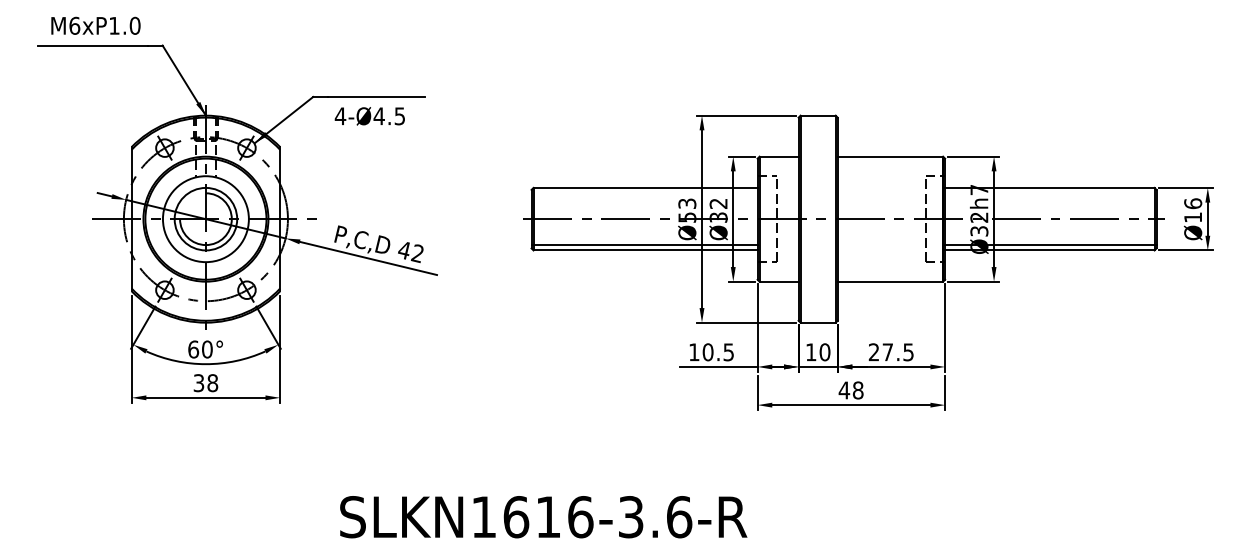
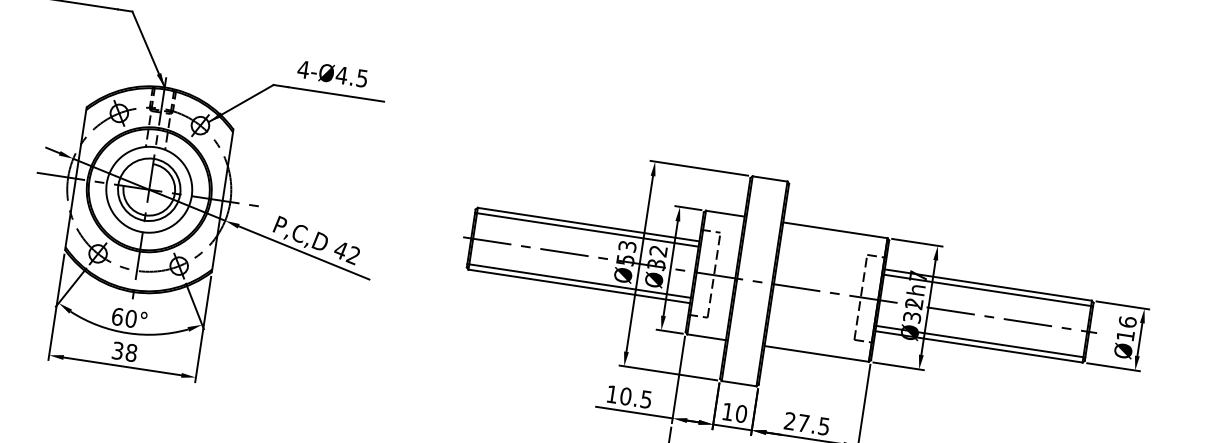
text: (369, 116) -> (332, 74), moved
line: (644, 193) -> (586, 229), added
line: (1050, 193) -> (988, 290), added

